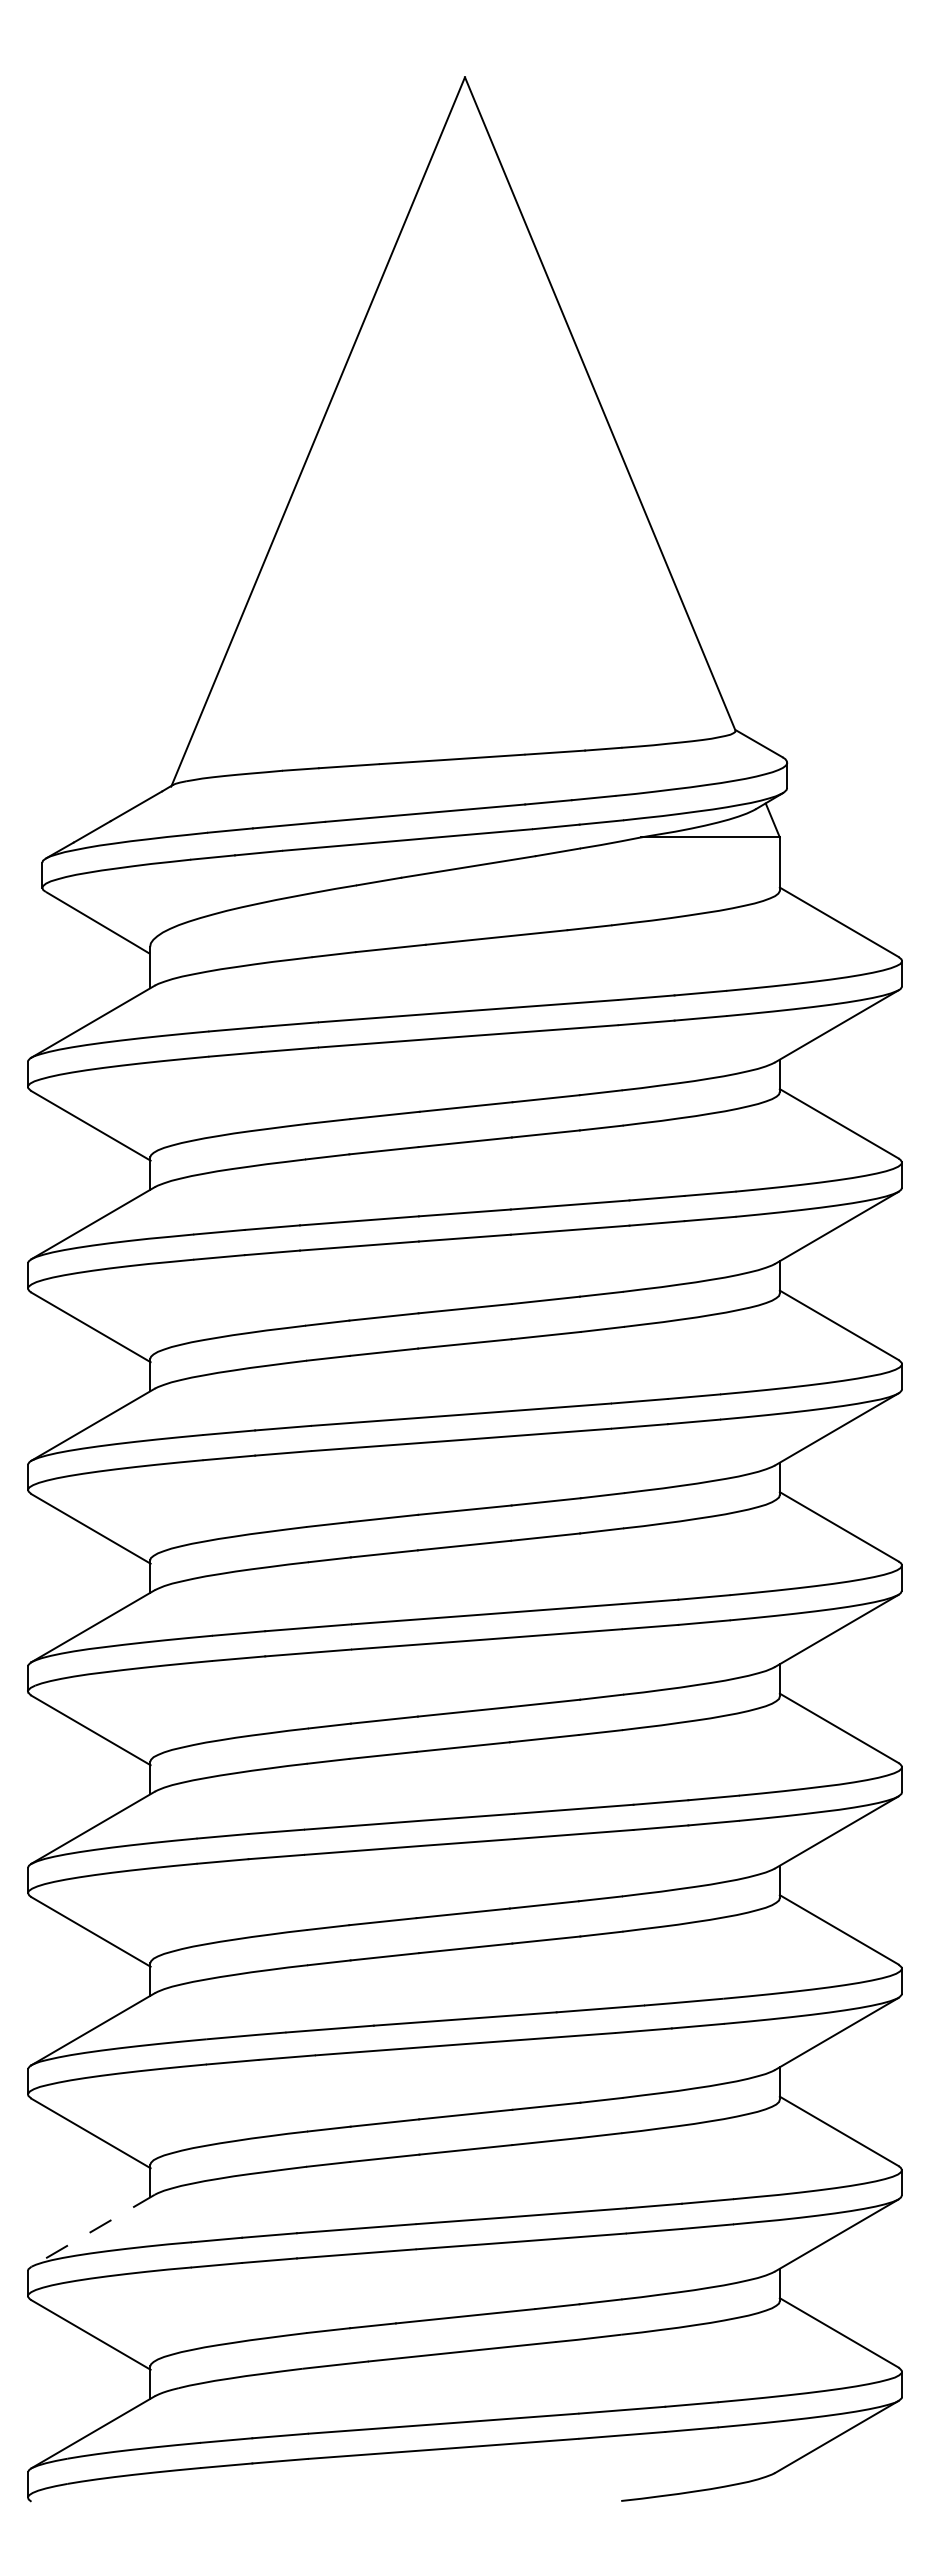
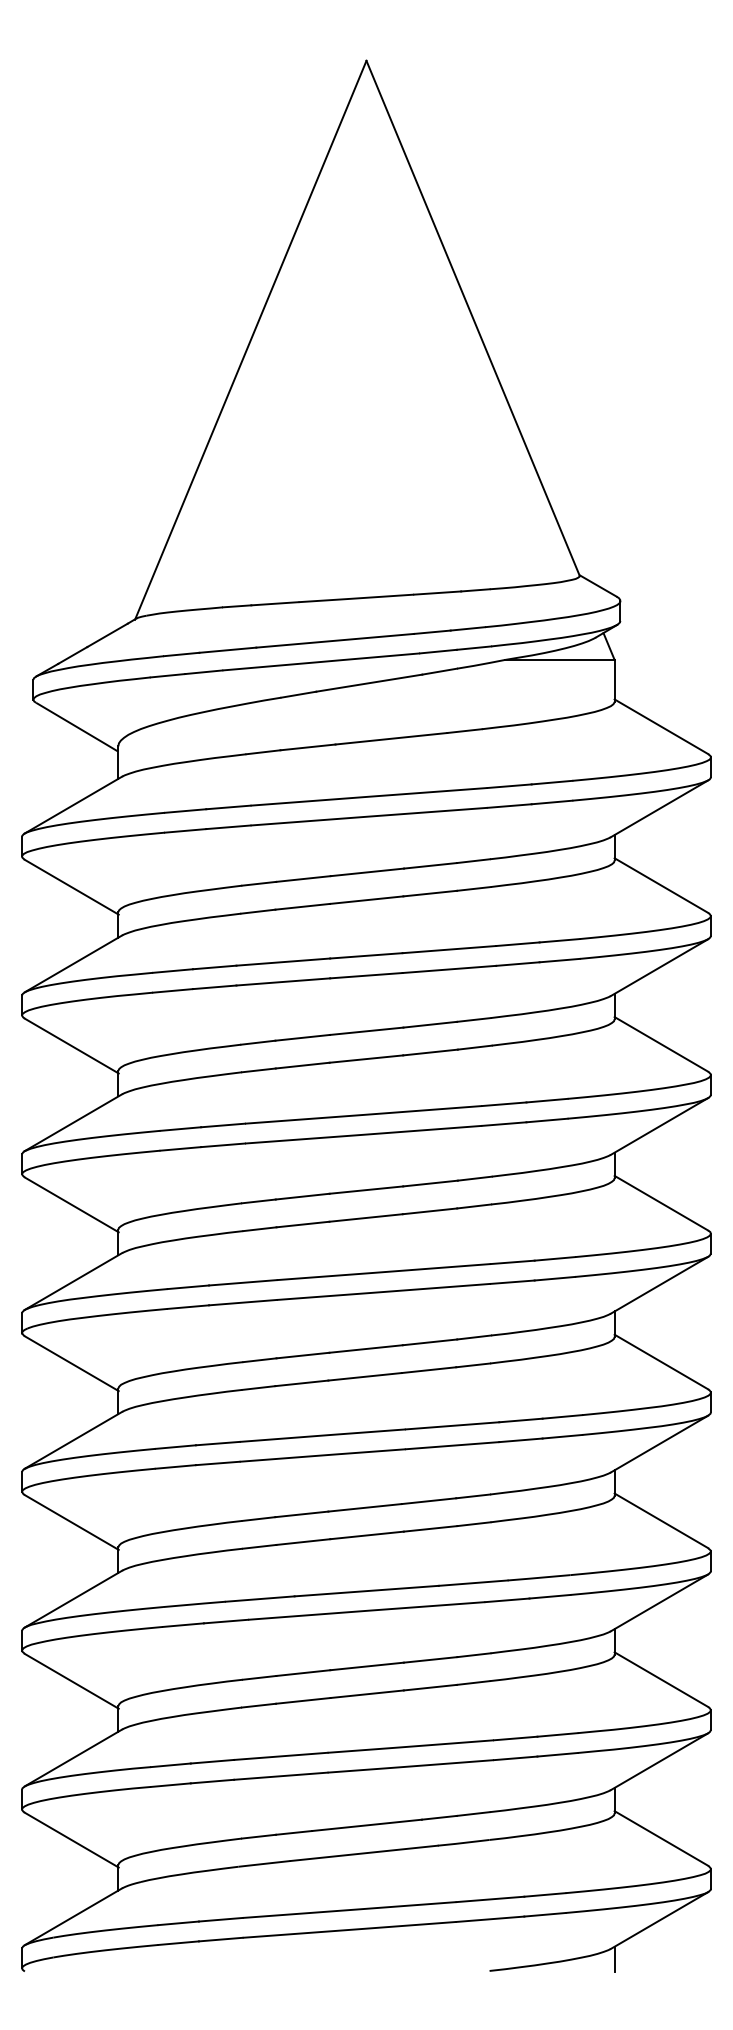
line: (92, 2230) -> (72, 1757), dashed -> solid
line: (779, 2486) -> (614, 1959), added

